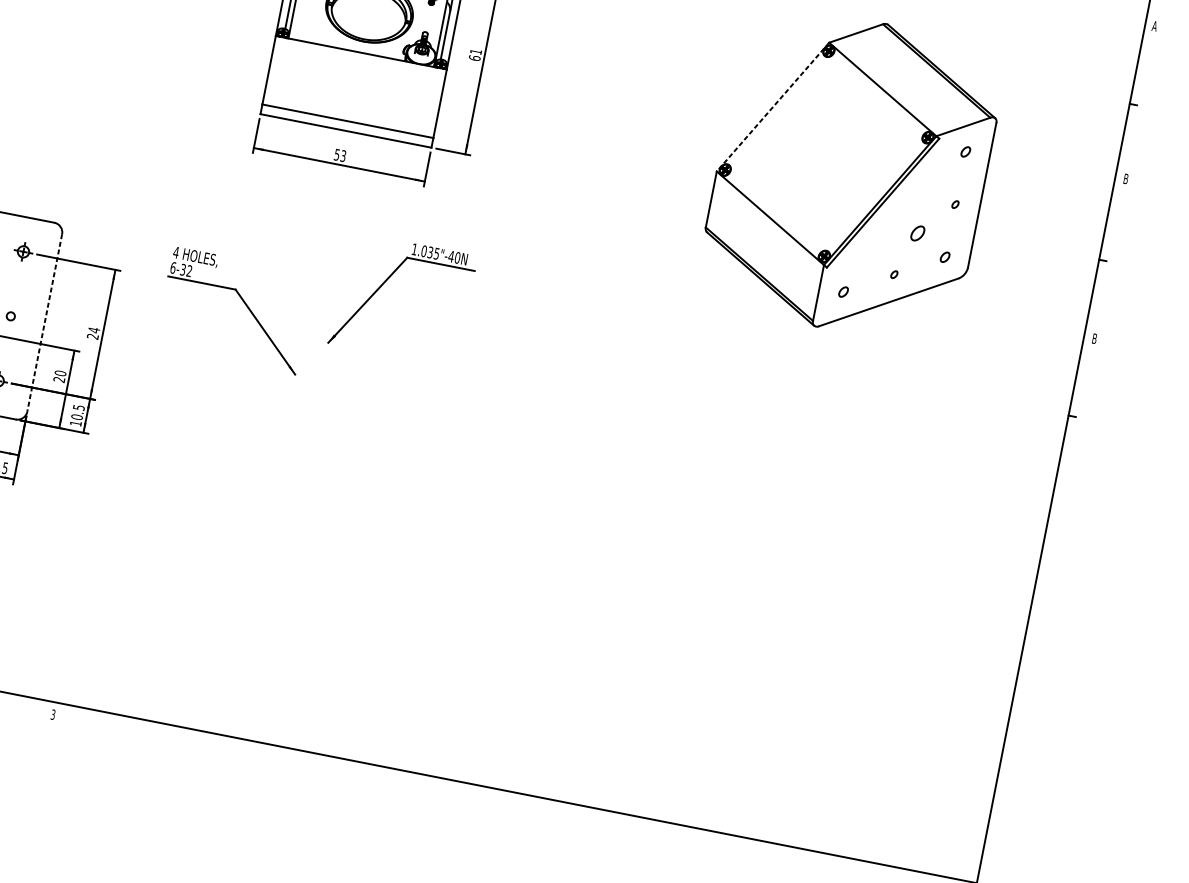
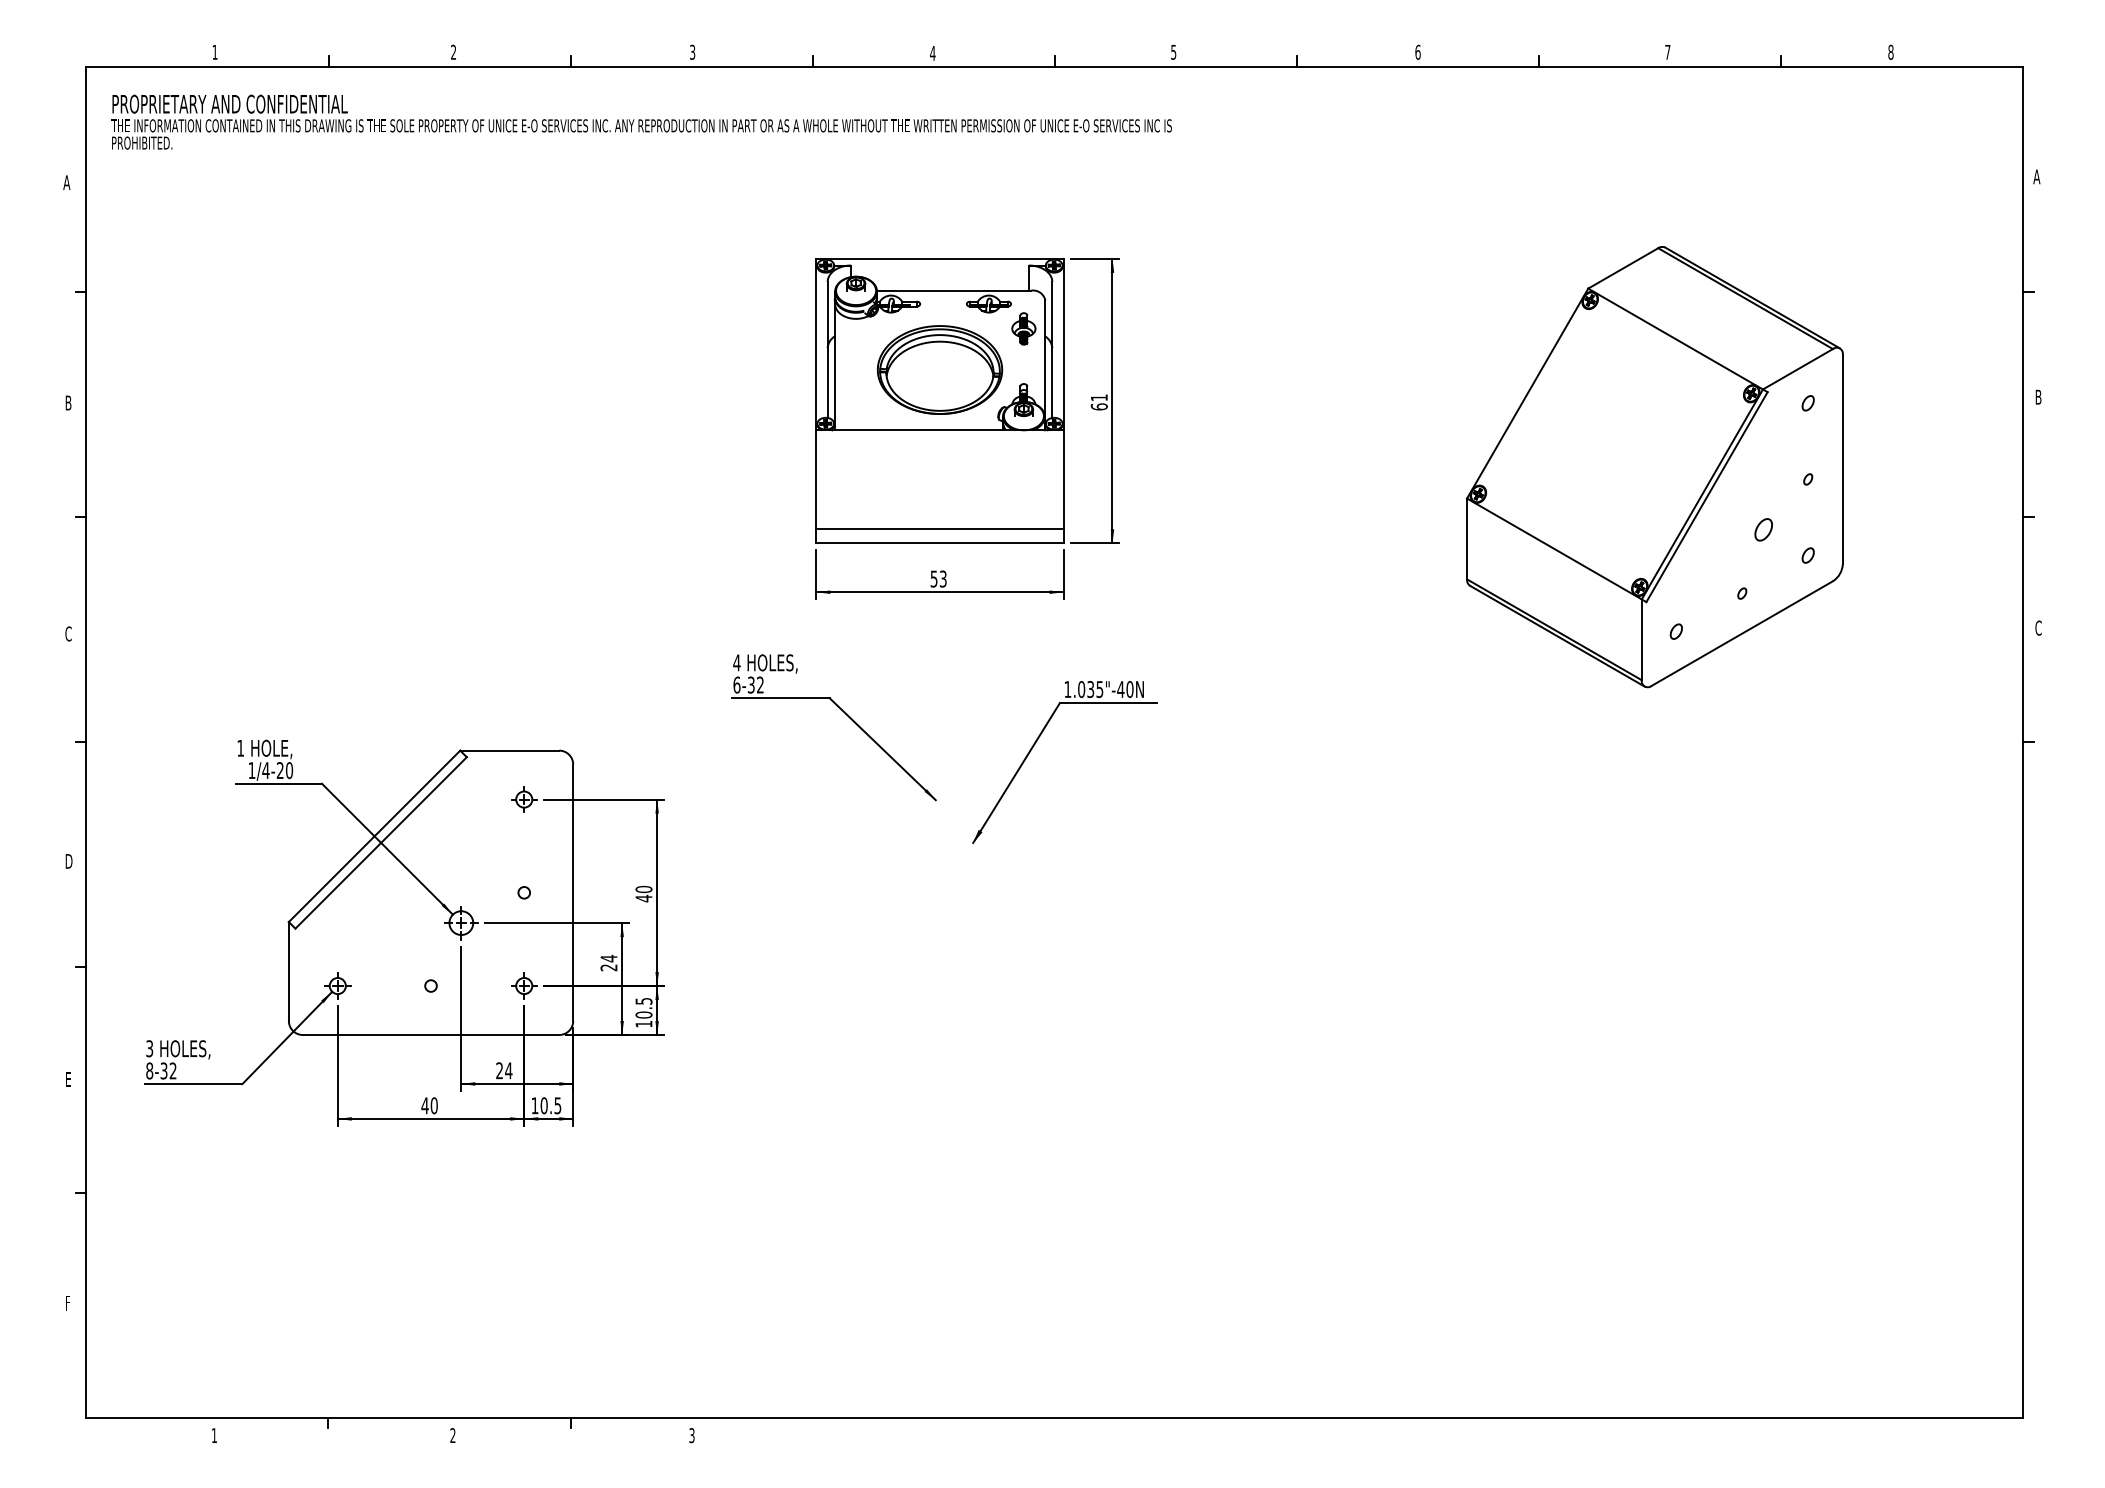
line: (772, 107) -> (1527, 394), dashed -> solid
part: (244, 303) -> (845, 714), moved
line: (44, 323) -> (573, 893), dashed -> solid
text: (93, 333) -> (643, 893), 24 -> 40
text: (1094, 338) -> (2038, 627), B -> C
text: (60, 373) -> (608, 958), 20 -> 24

